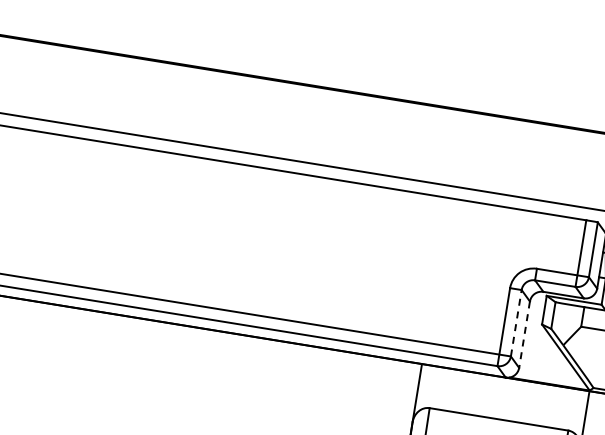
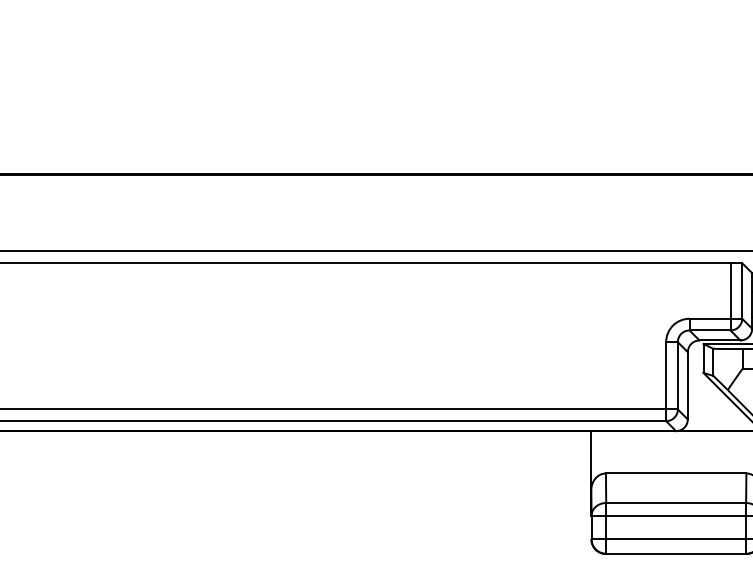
line: (515, 322) -> (677, 375), dashed -> solid
line: (524, 334) -> (687, 385), dashed -> solid

